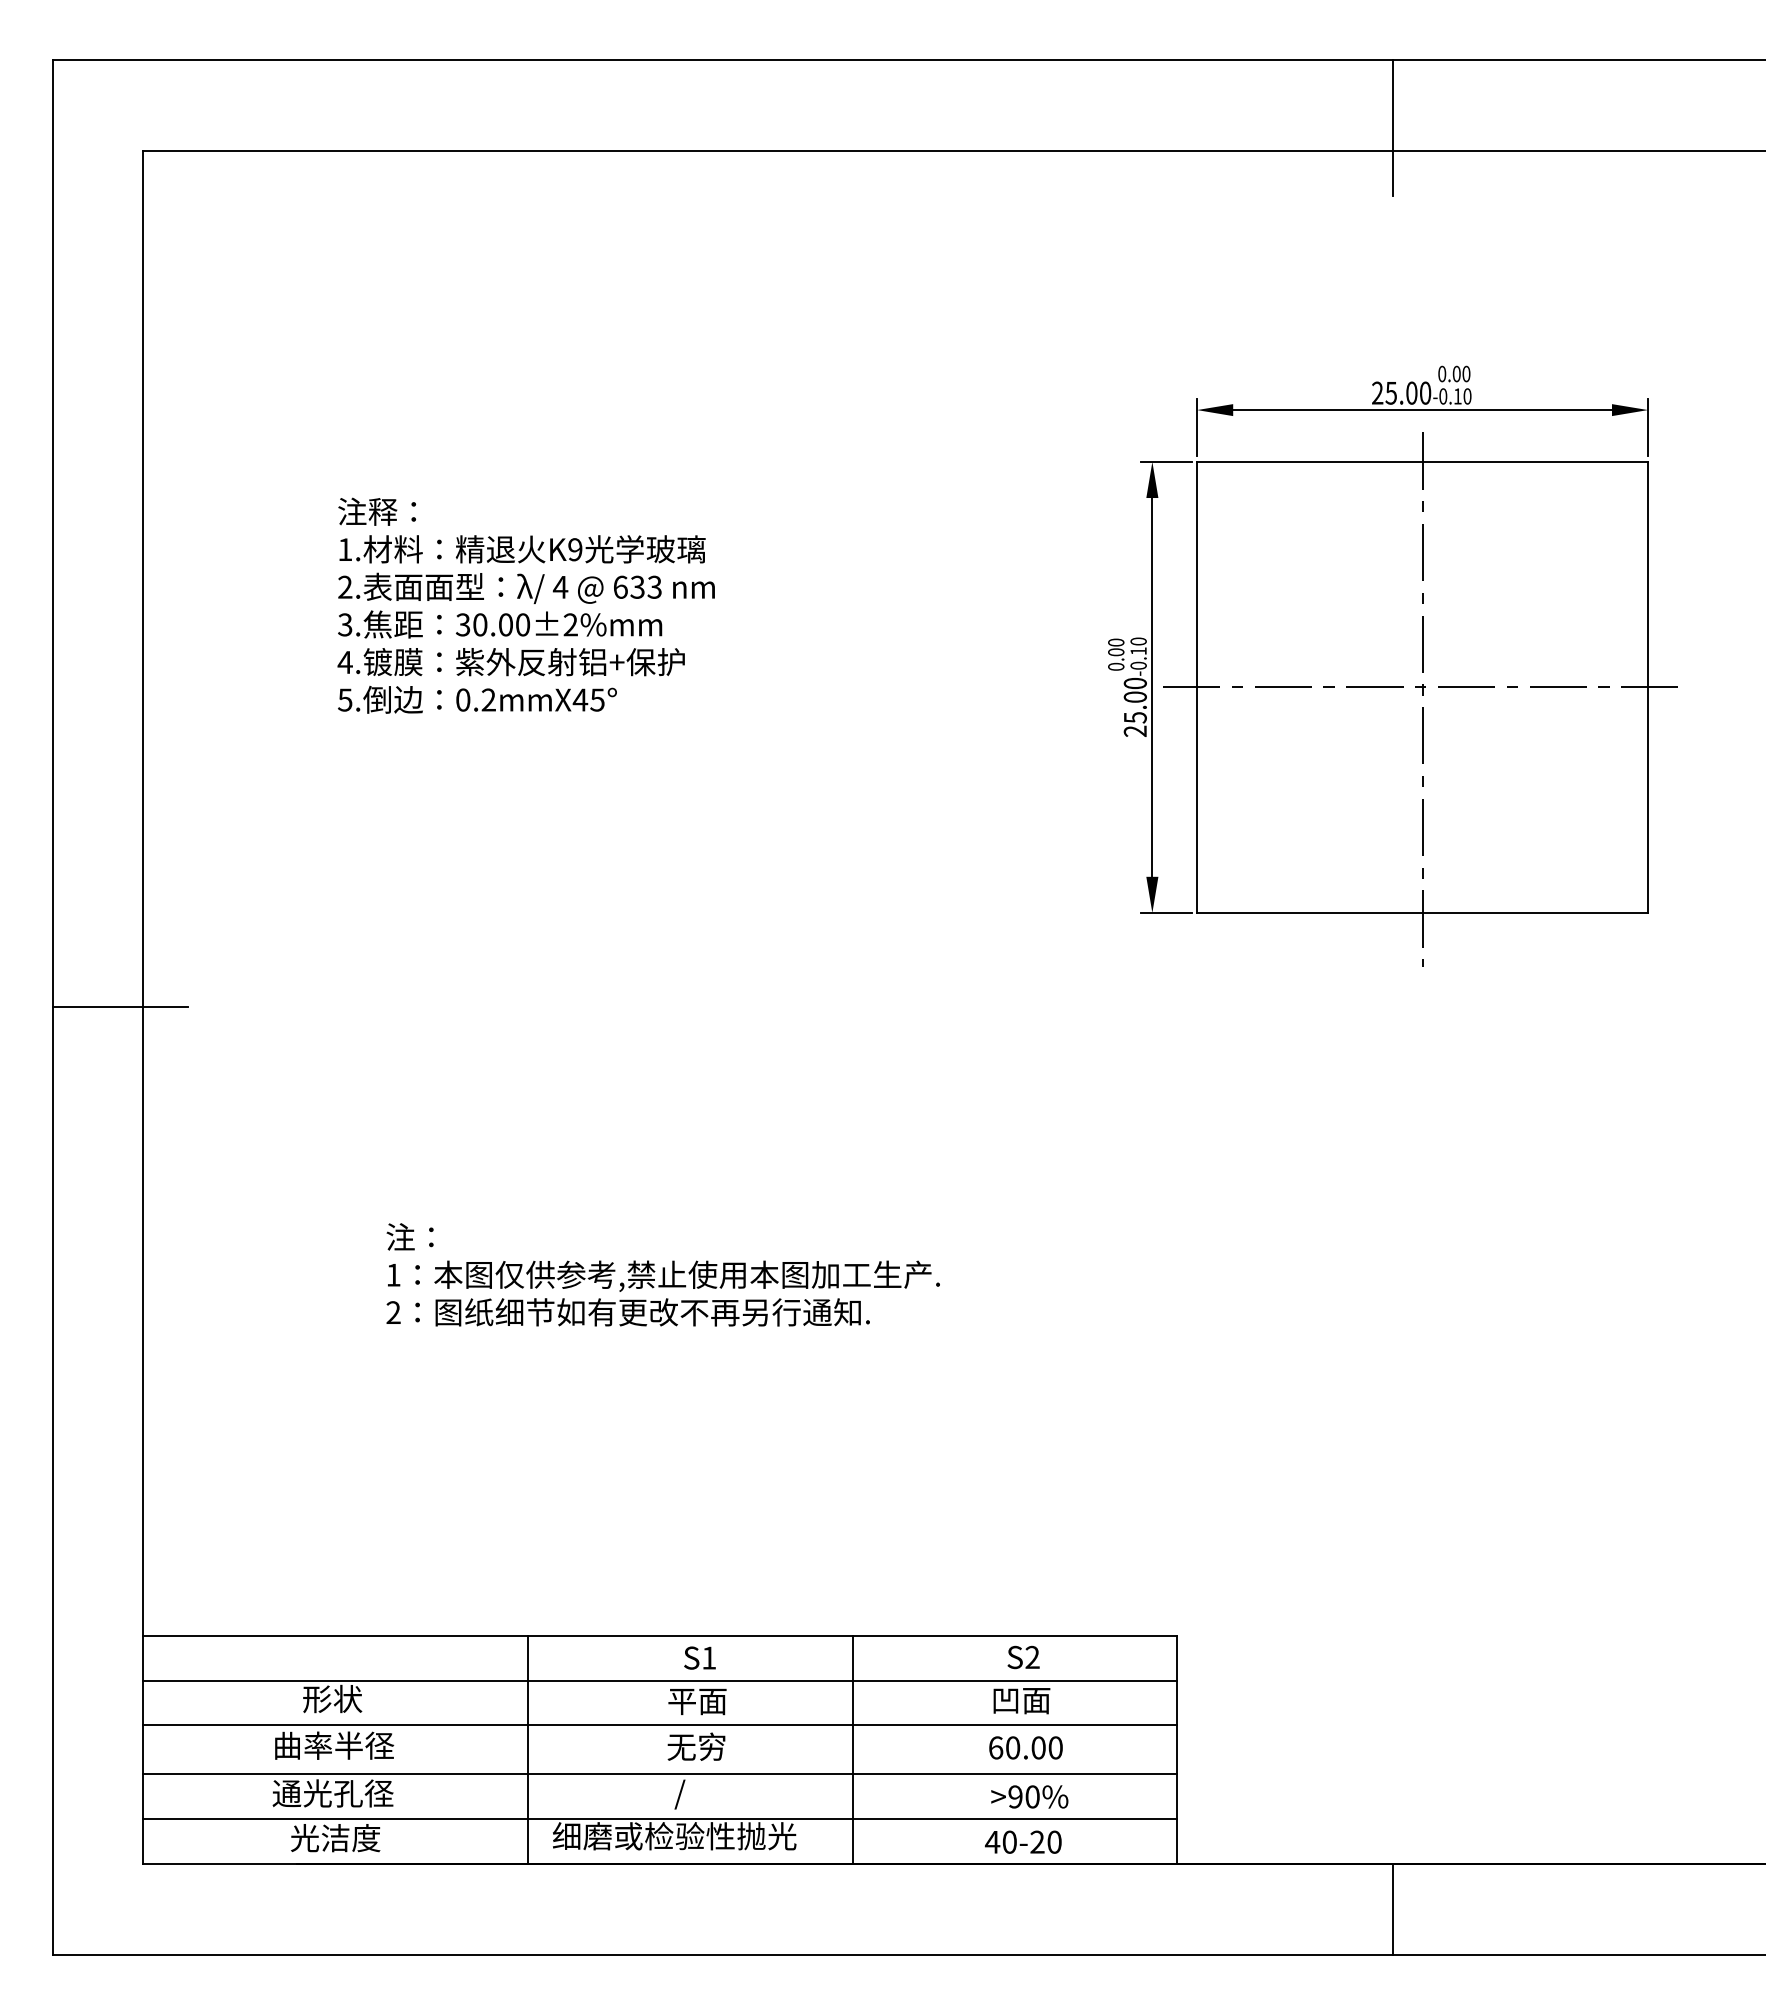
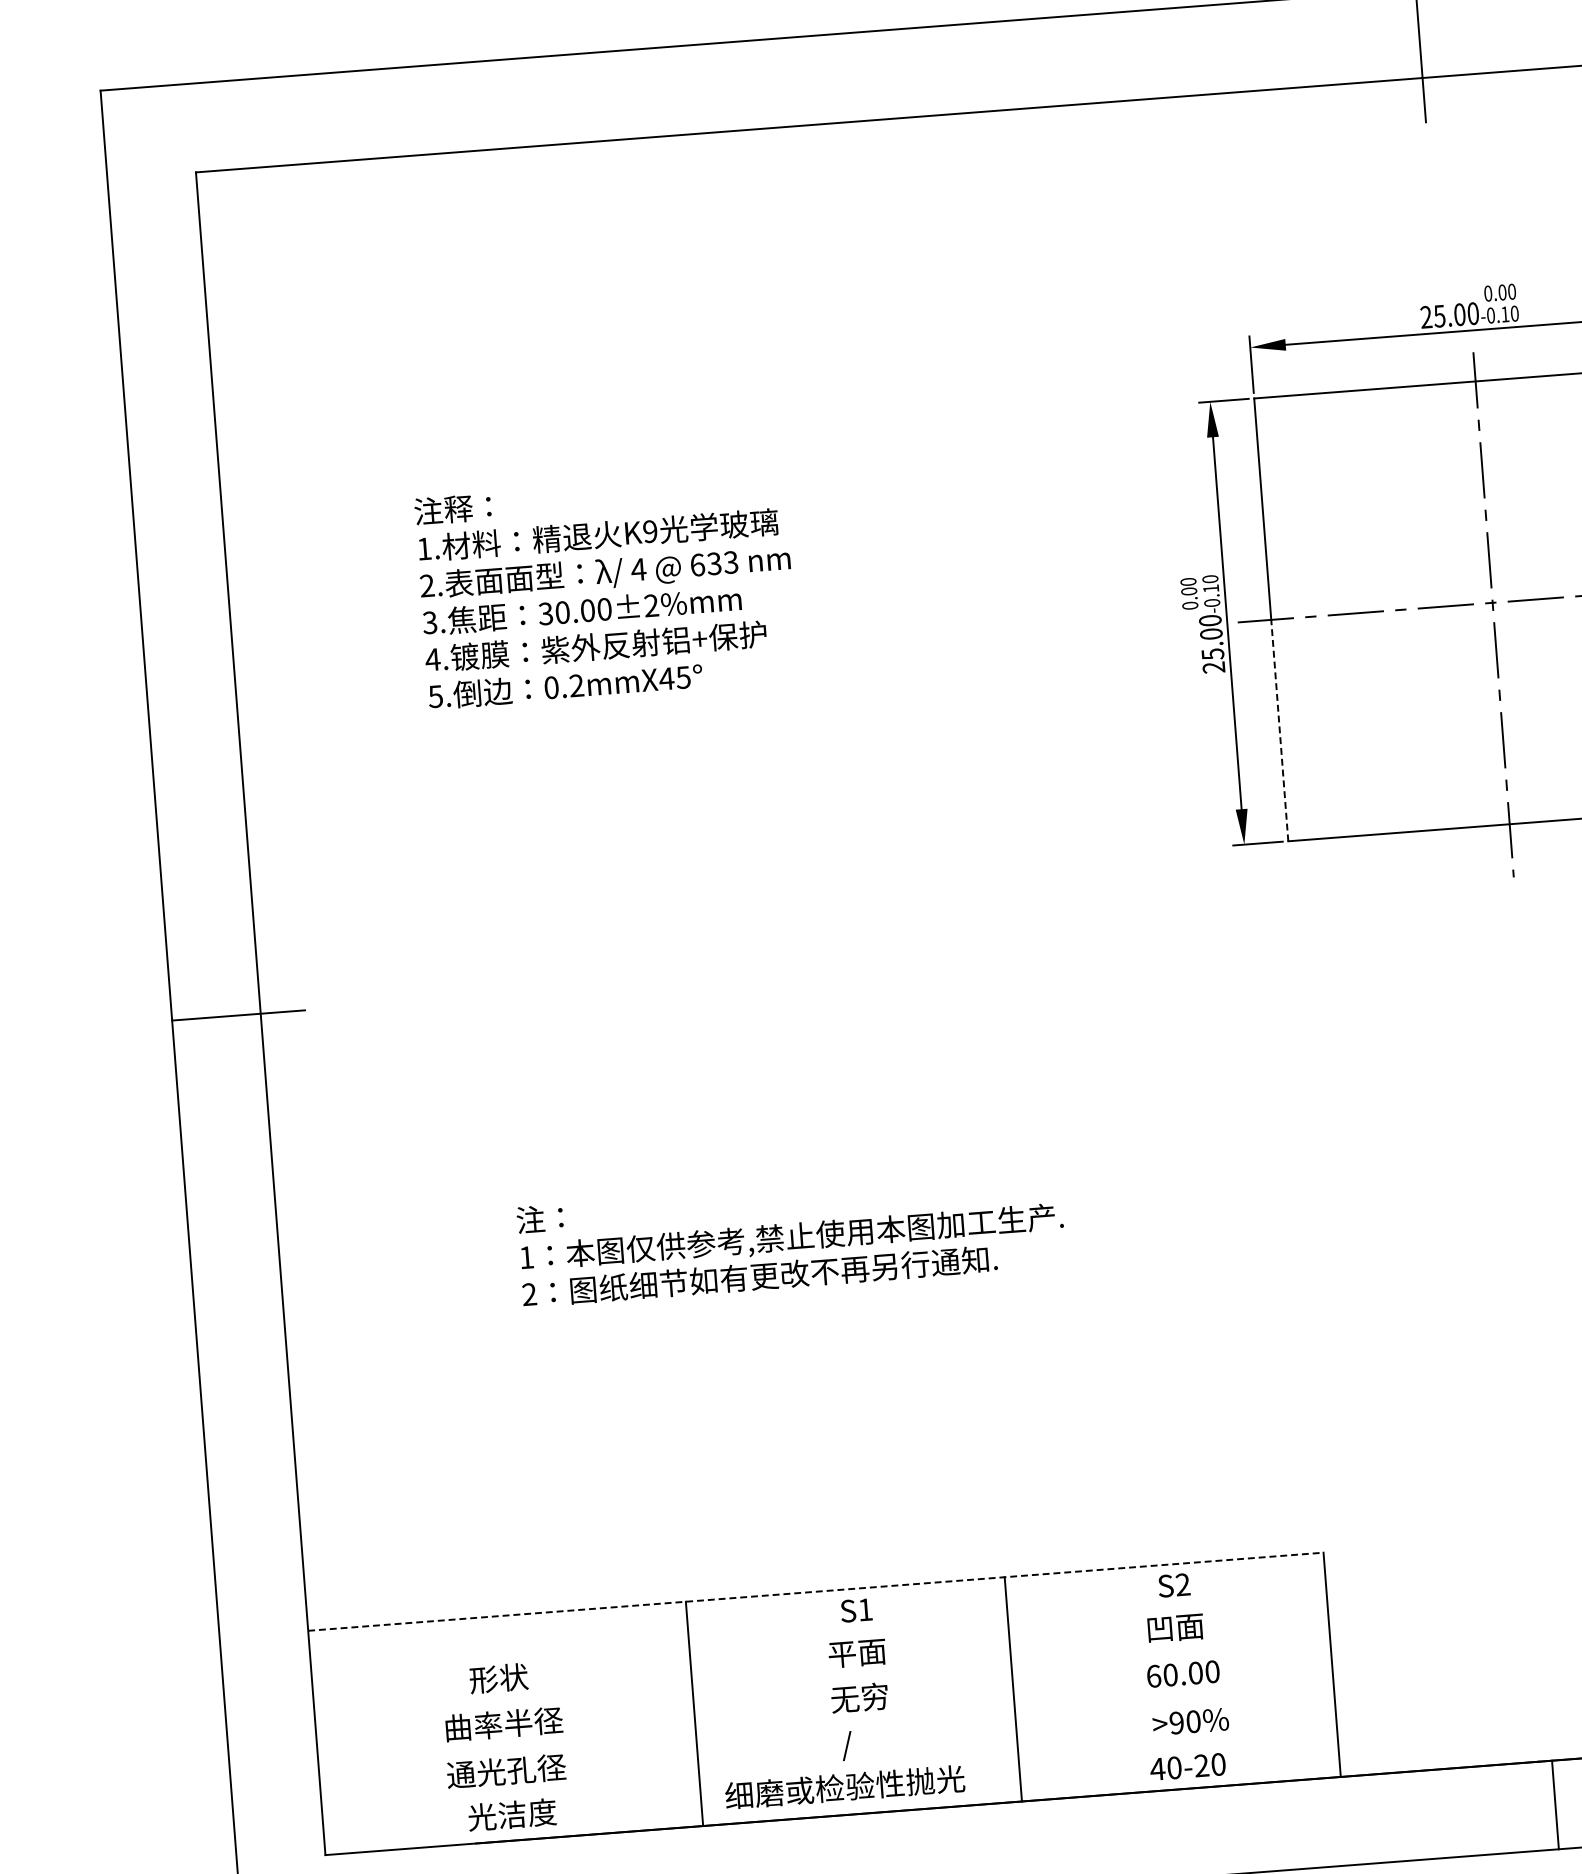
line: (1197, 800) -> (1280, 730), solid -> dashed
line: (660, 1635) -> (815, 1591), solid -> dashed
line: (660, 1681) -> (819, 1636), removed
line: (660, 1725) -> (822, 1679), removed
line: (660, 1774) -> (826, 1727), removed
line: (660, 1819) -> (829, 1771), removed

